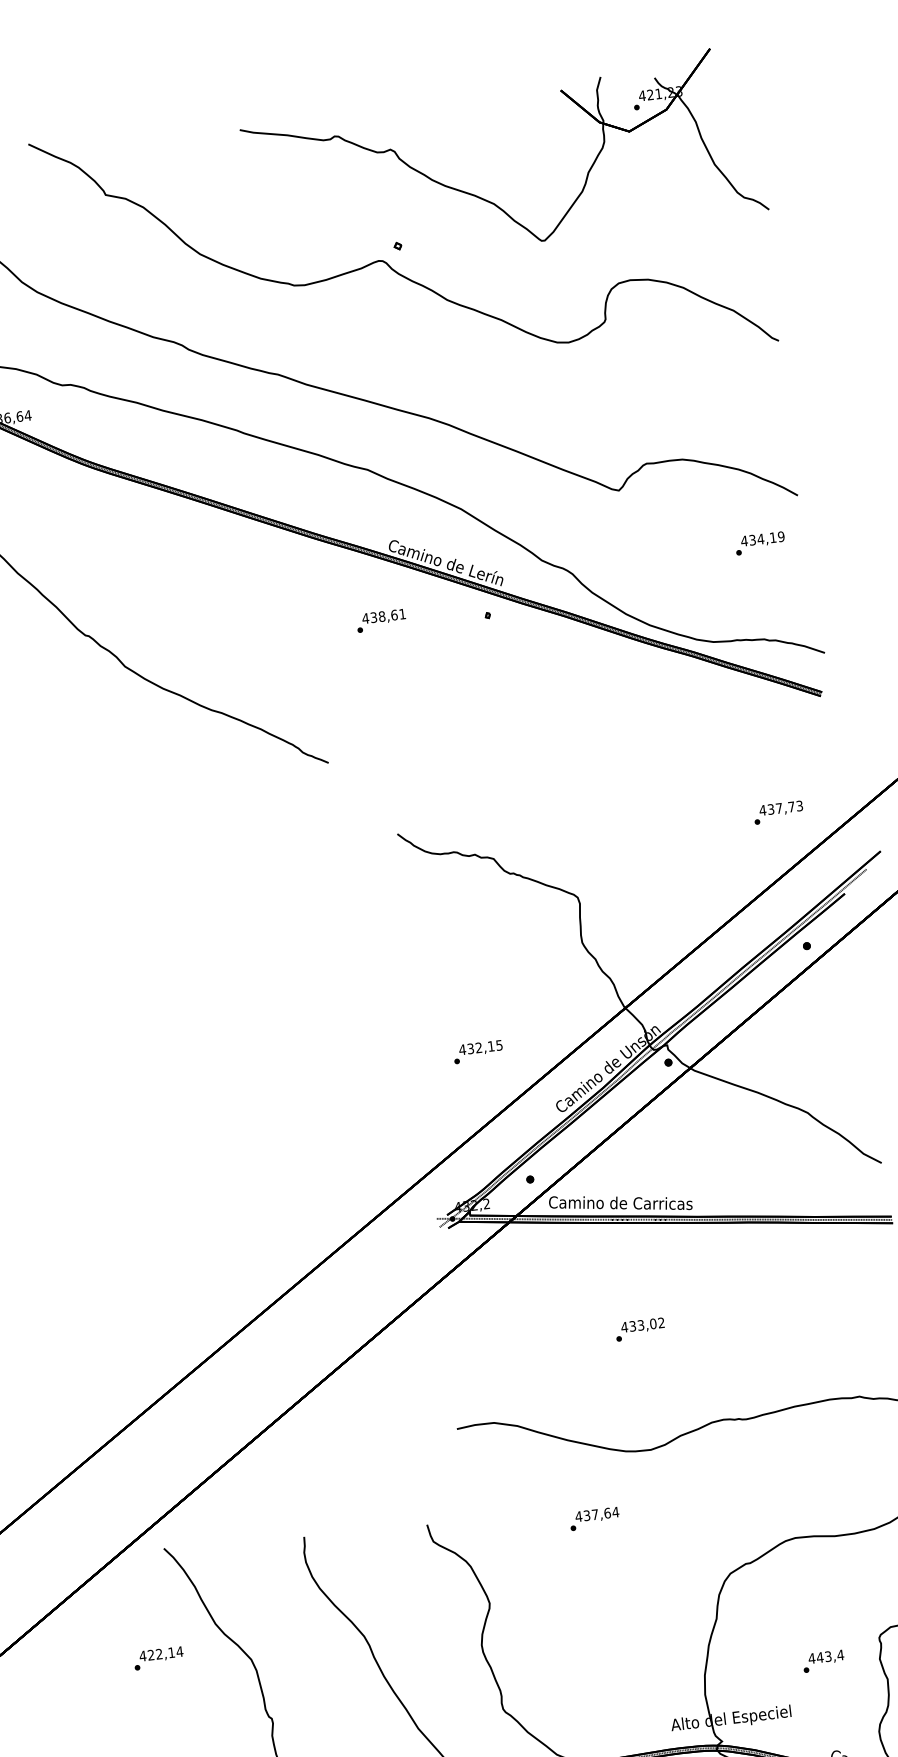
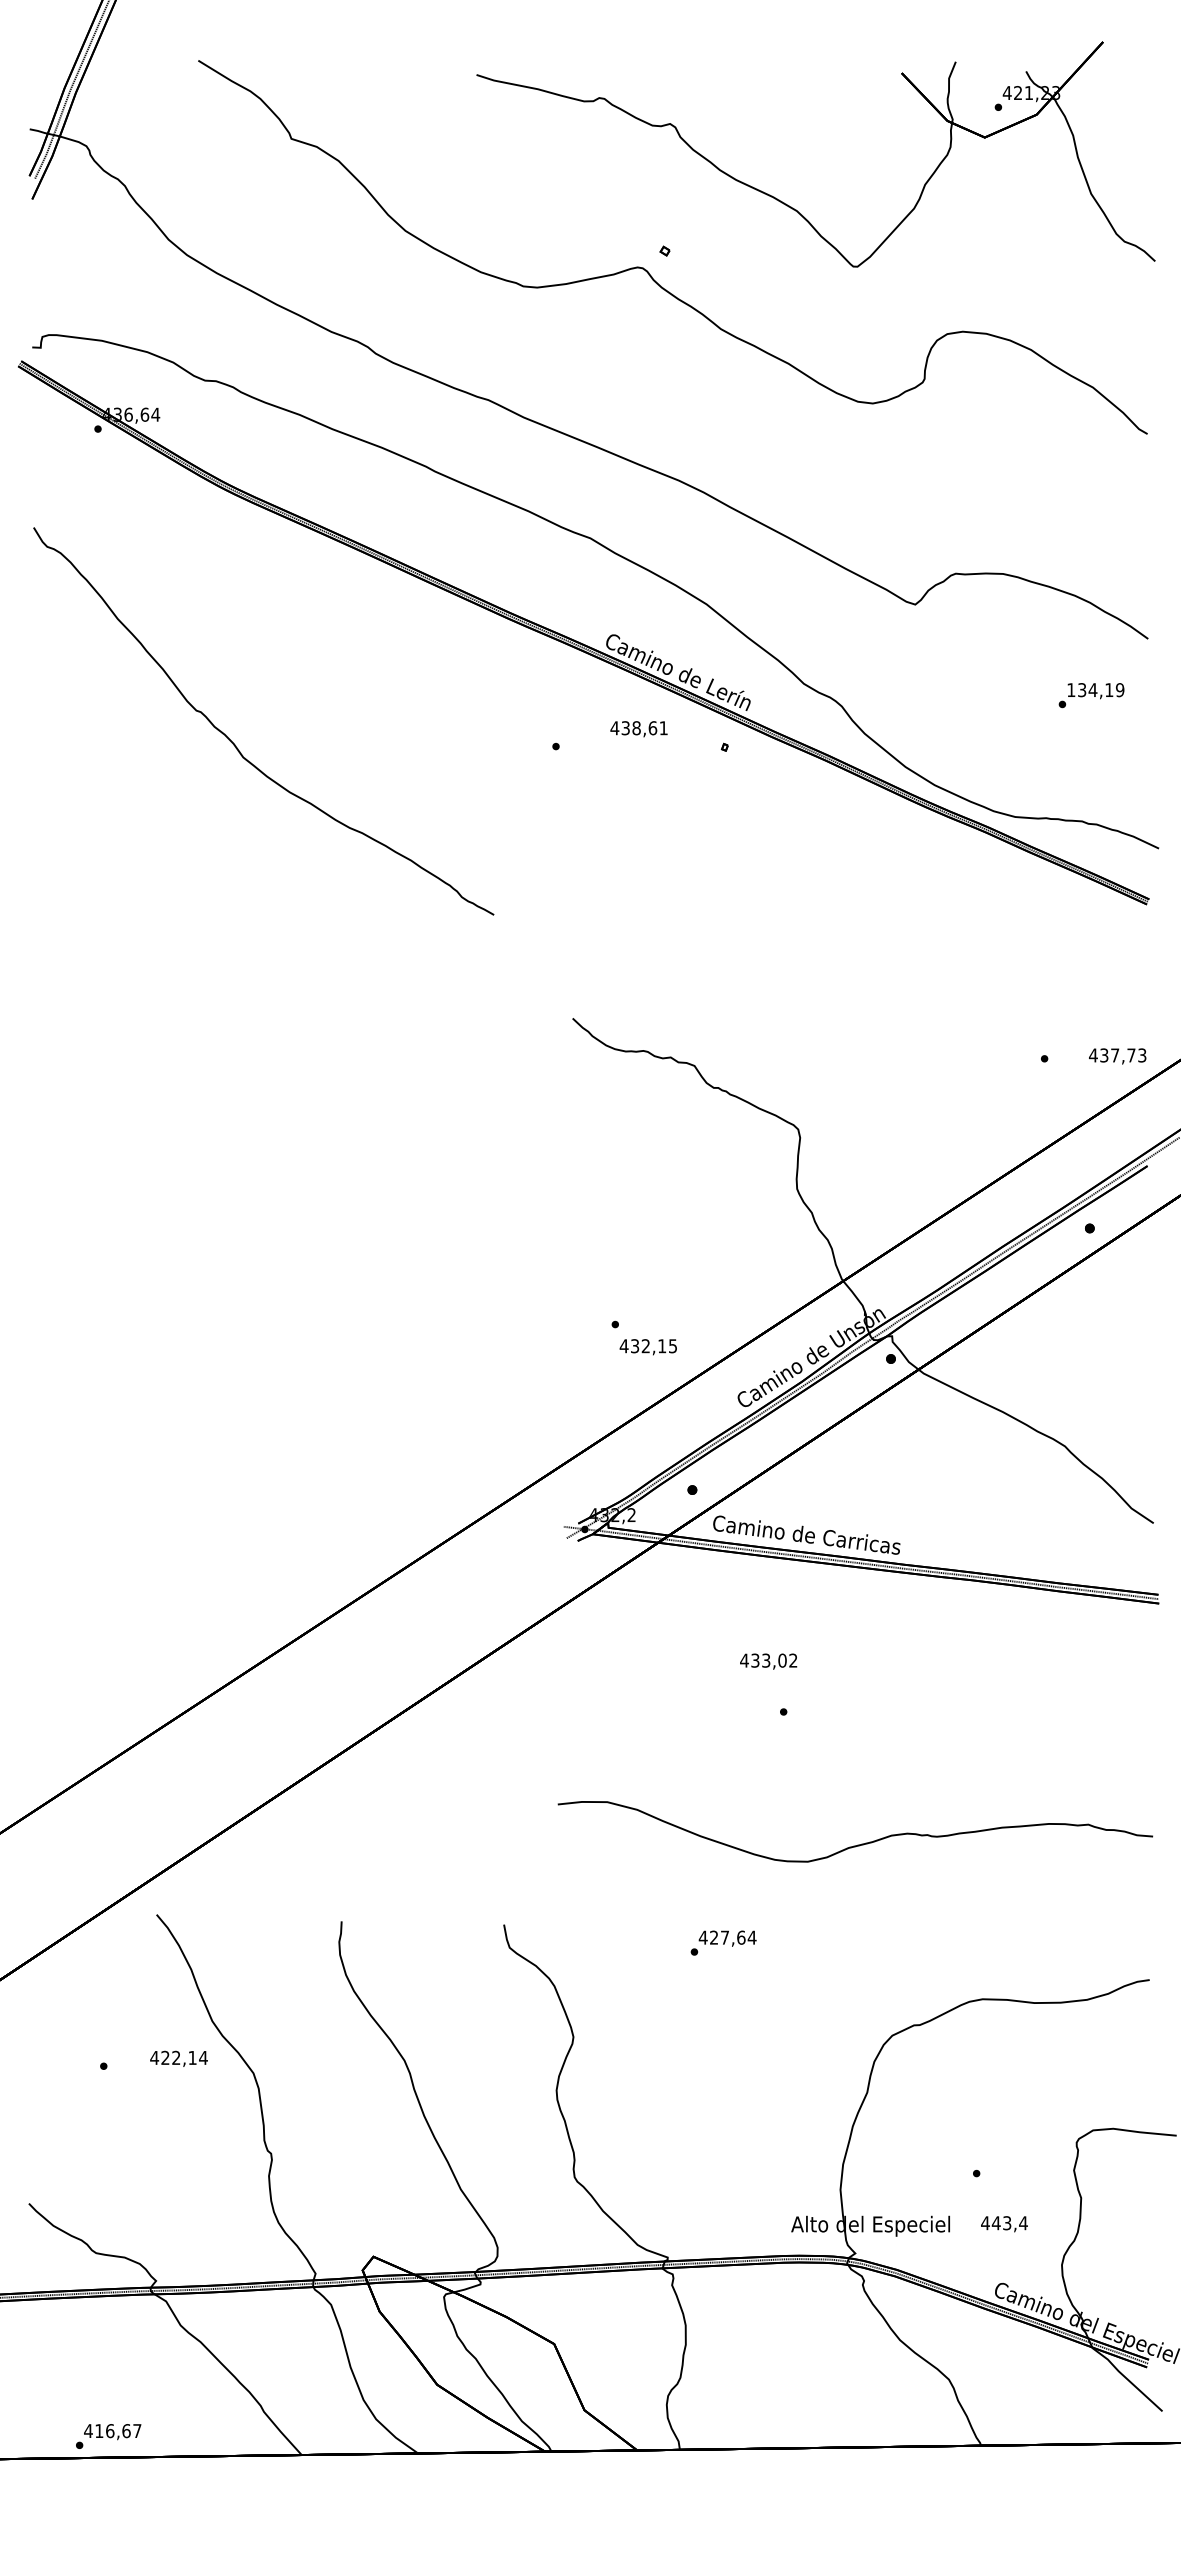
text: (743, 540) -> (1070, 689), 434,19 -> 134,19
text: (383, 617) -> (638, 729), moved
text: (781, 809) -> (1117, 1056), moved
text: (480, 1048) -> (647, 1347), moved
text: (642, 1325) -> (768, 1661), moved
text: (587, 1515) -> (714, 1937), 437,64 -> 427,64
text: (161, 1654) -> (178, 2058), moved
text: (826, 1657) -> (1004, 2224), moved

